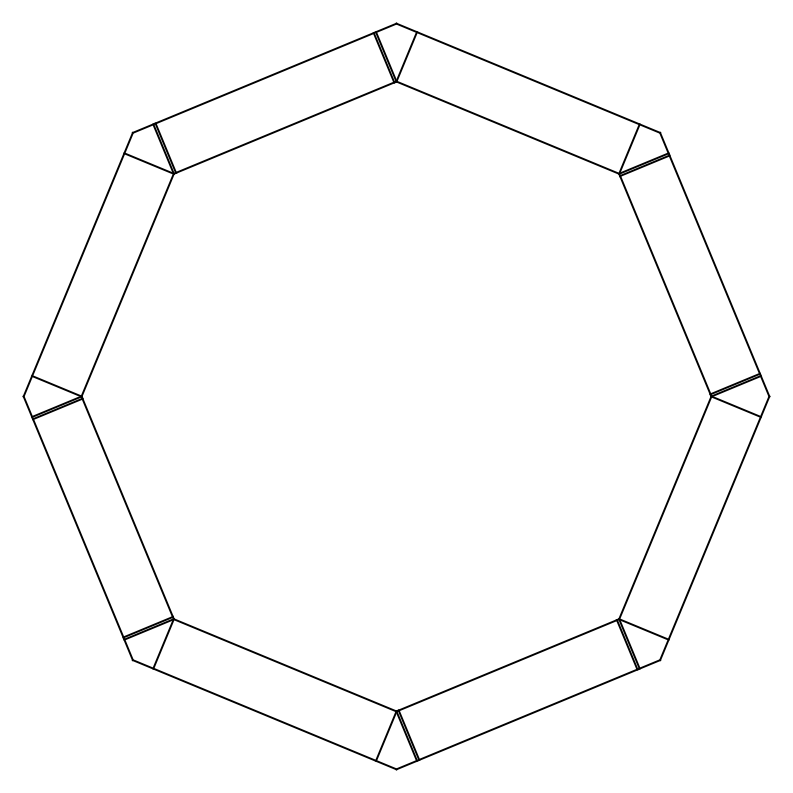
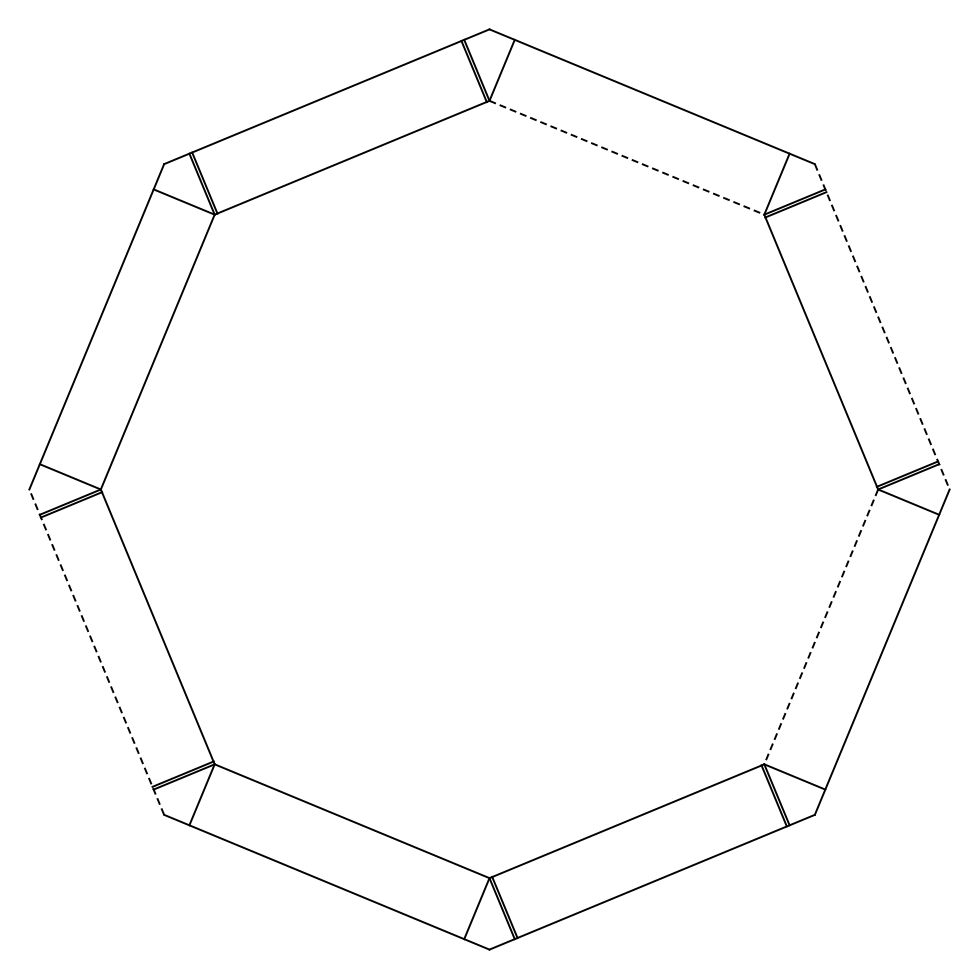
line: (507, 127) -> (626, 157), solid -> dashed
line: (714, 265) -> (882, 327), solid -> dashed
line: (665, 507) -> (821, 626), solid -> dashed
line: (78, 527) -> (96, 651), solid -> dashed

